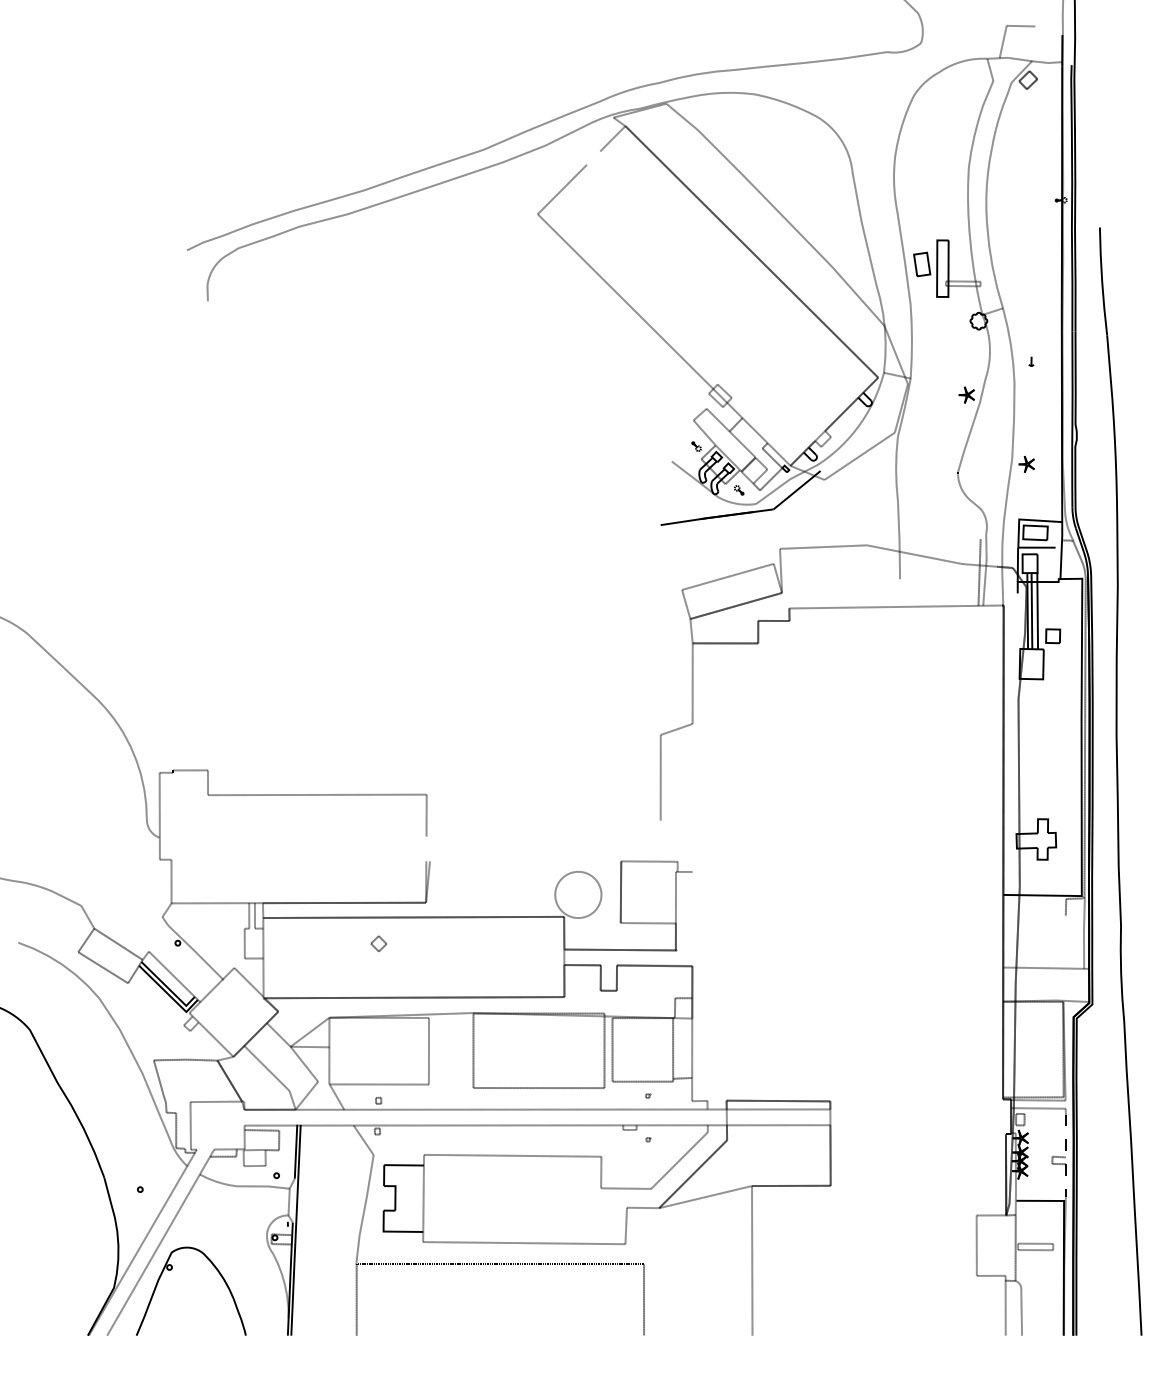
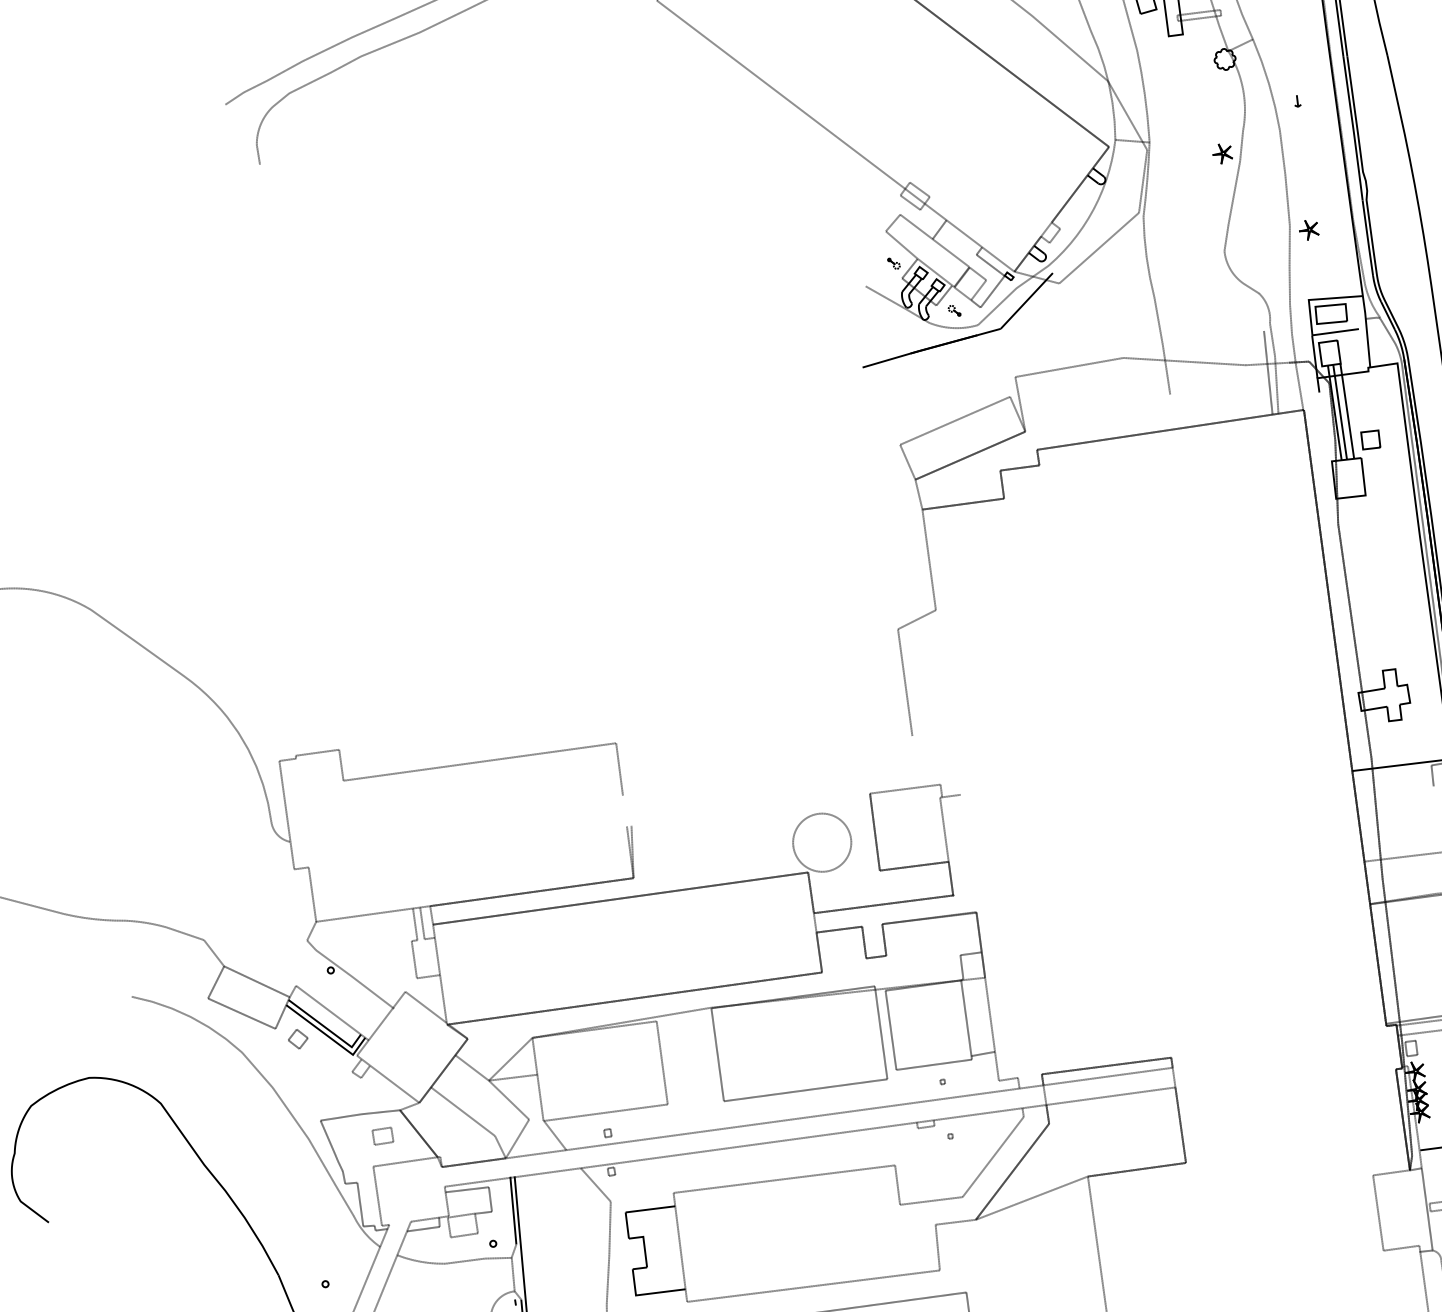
line: (895, 606) -> (1169, 429), added
line: (647, 923) -> (913, 866), added
part: (378, 943) -> (297, 1038), moved
part: (200, 1078) -> (381, 1135), added

